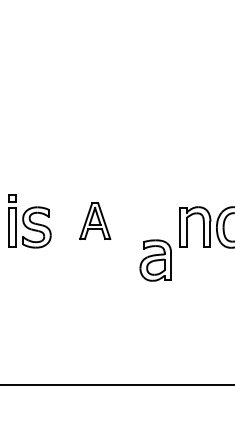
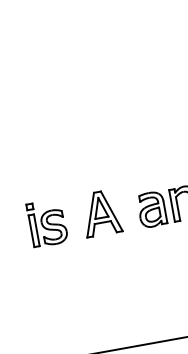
part: (94, 220) -> (100, 212), size x1.43
part: (155, 260) -> (151, 209), moved

